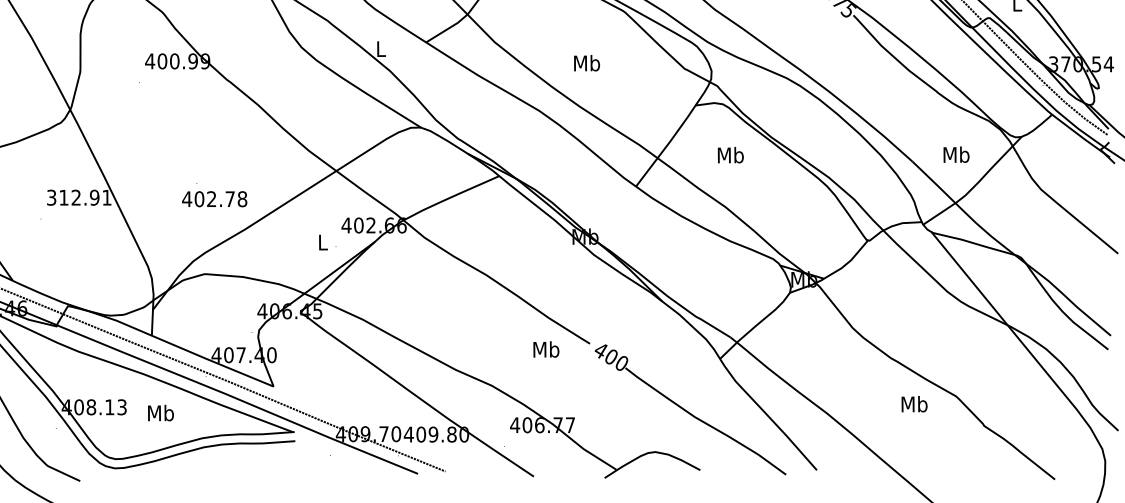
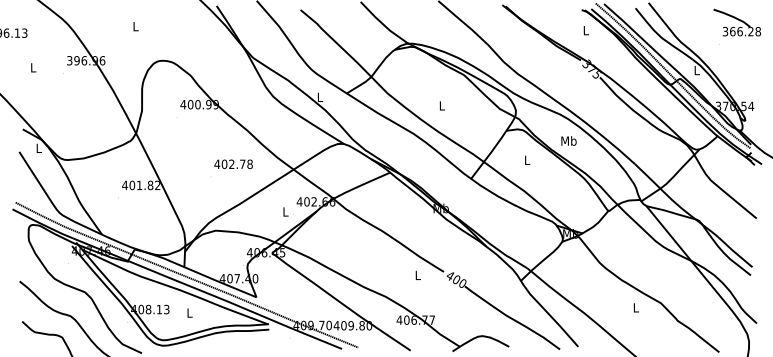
text: (585, 62) -> (441, 105), Mb -> L
text: (955, 153) -> (568, 140), moved
text: (729, 155) -> (526, 160), Mb -> L
text: (77, 197) -> (140, 185), 312.91 -> 401.82
text: (214, 197) -> (233, 163), moved
text: (545, 349) -> (417, 275), Mb -> L
text: (913, 403) -> (635, 307), Mb -> L
text: (160, 412) -> (189, 312), Mb -> L

